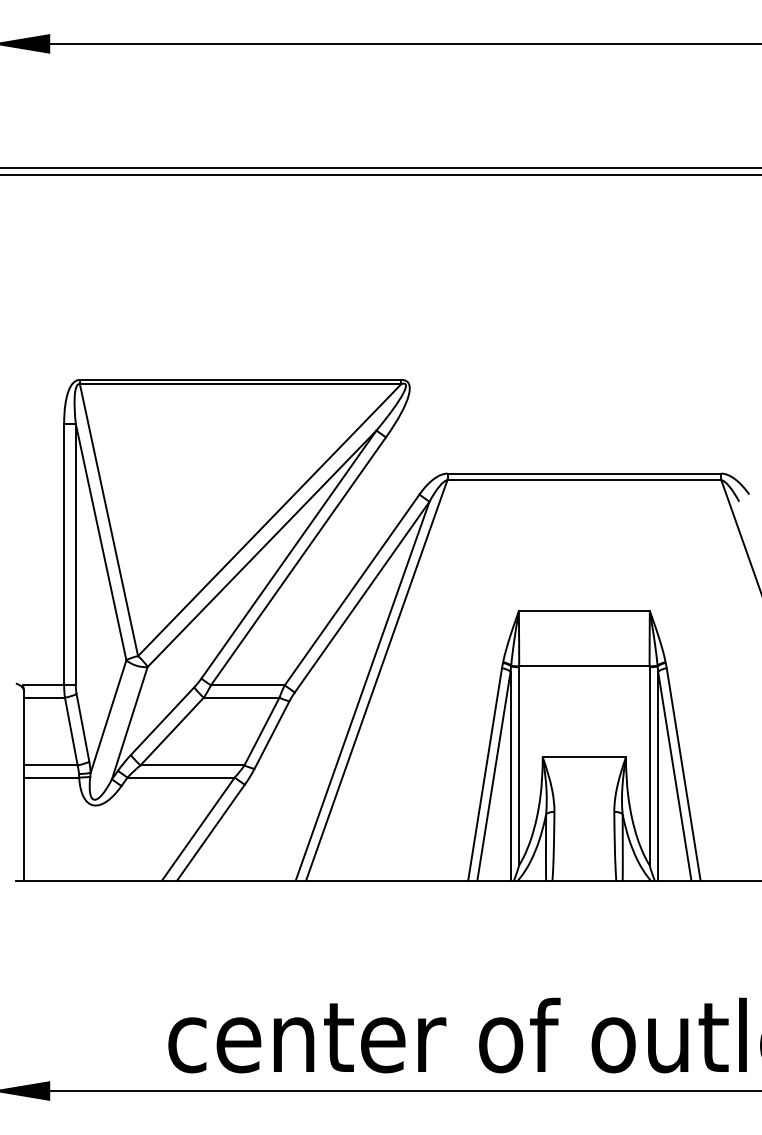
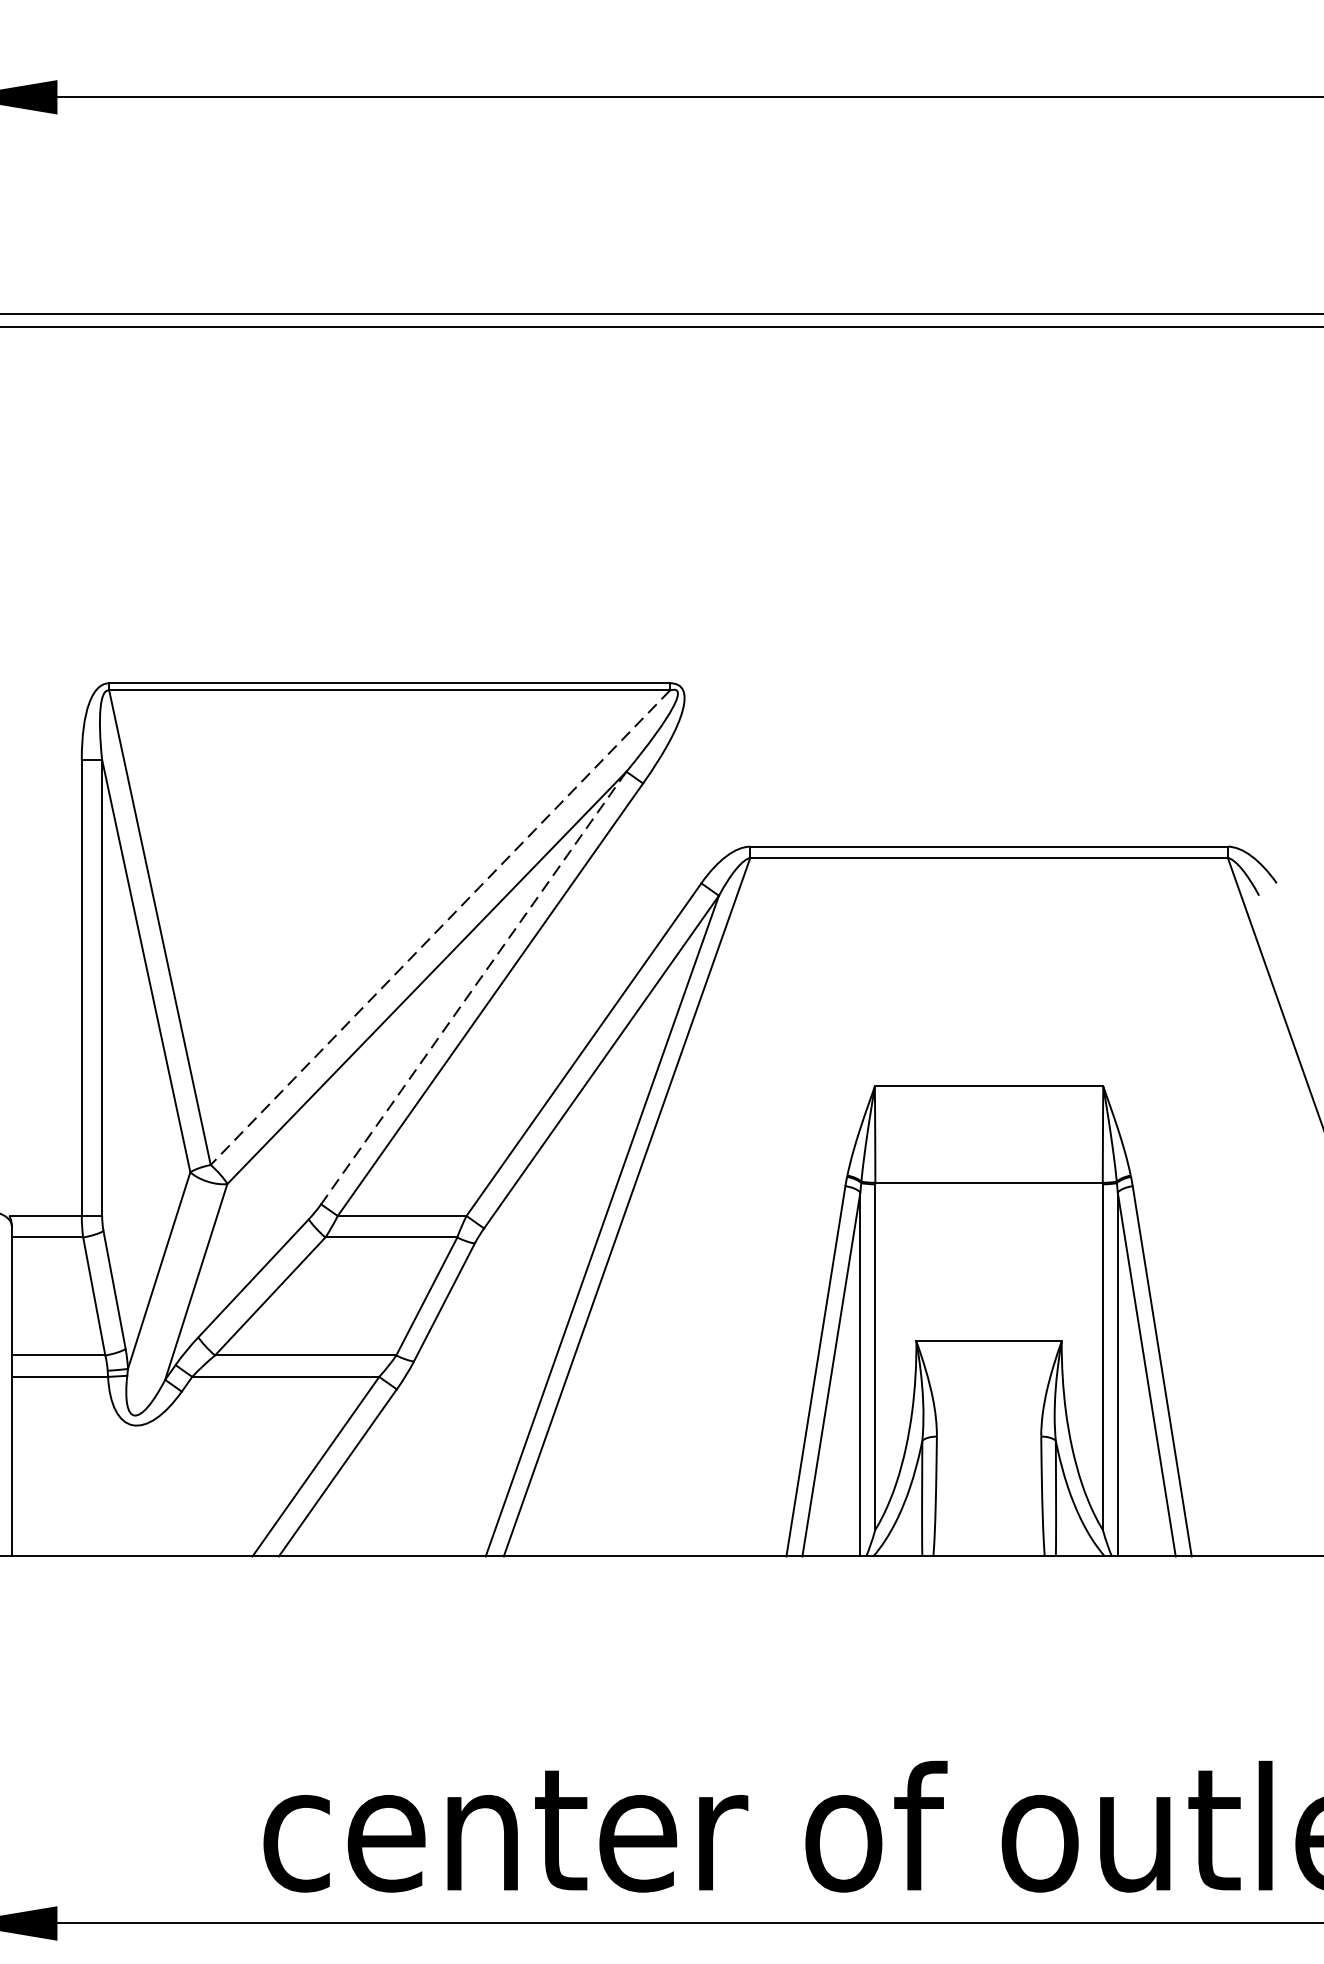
line: (269, 520) -> (439, 928), solid -> dashed
line: (288, 554) -> (473, 987), solid -> dashed

